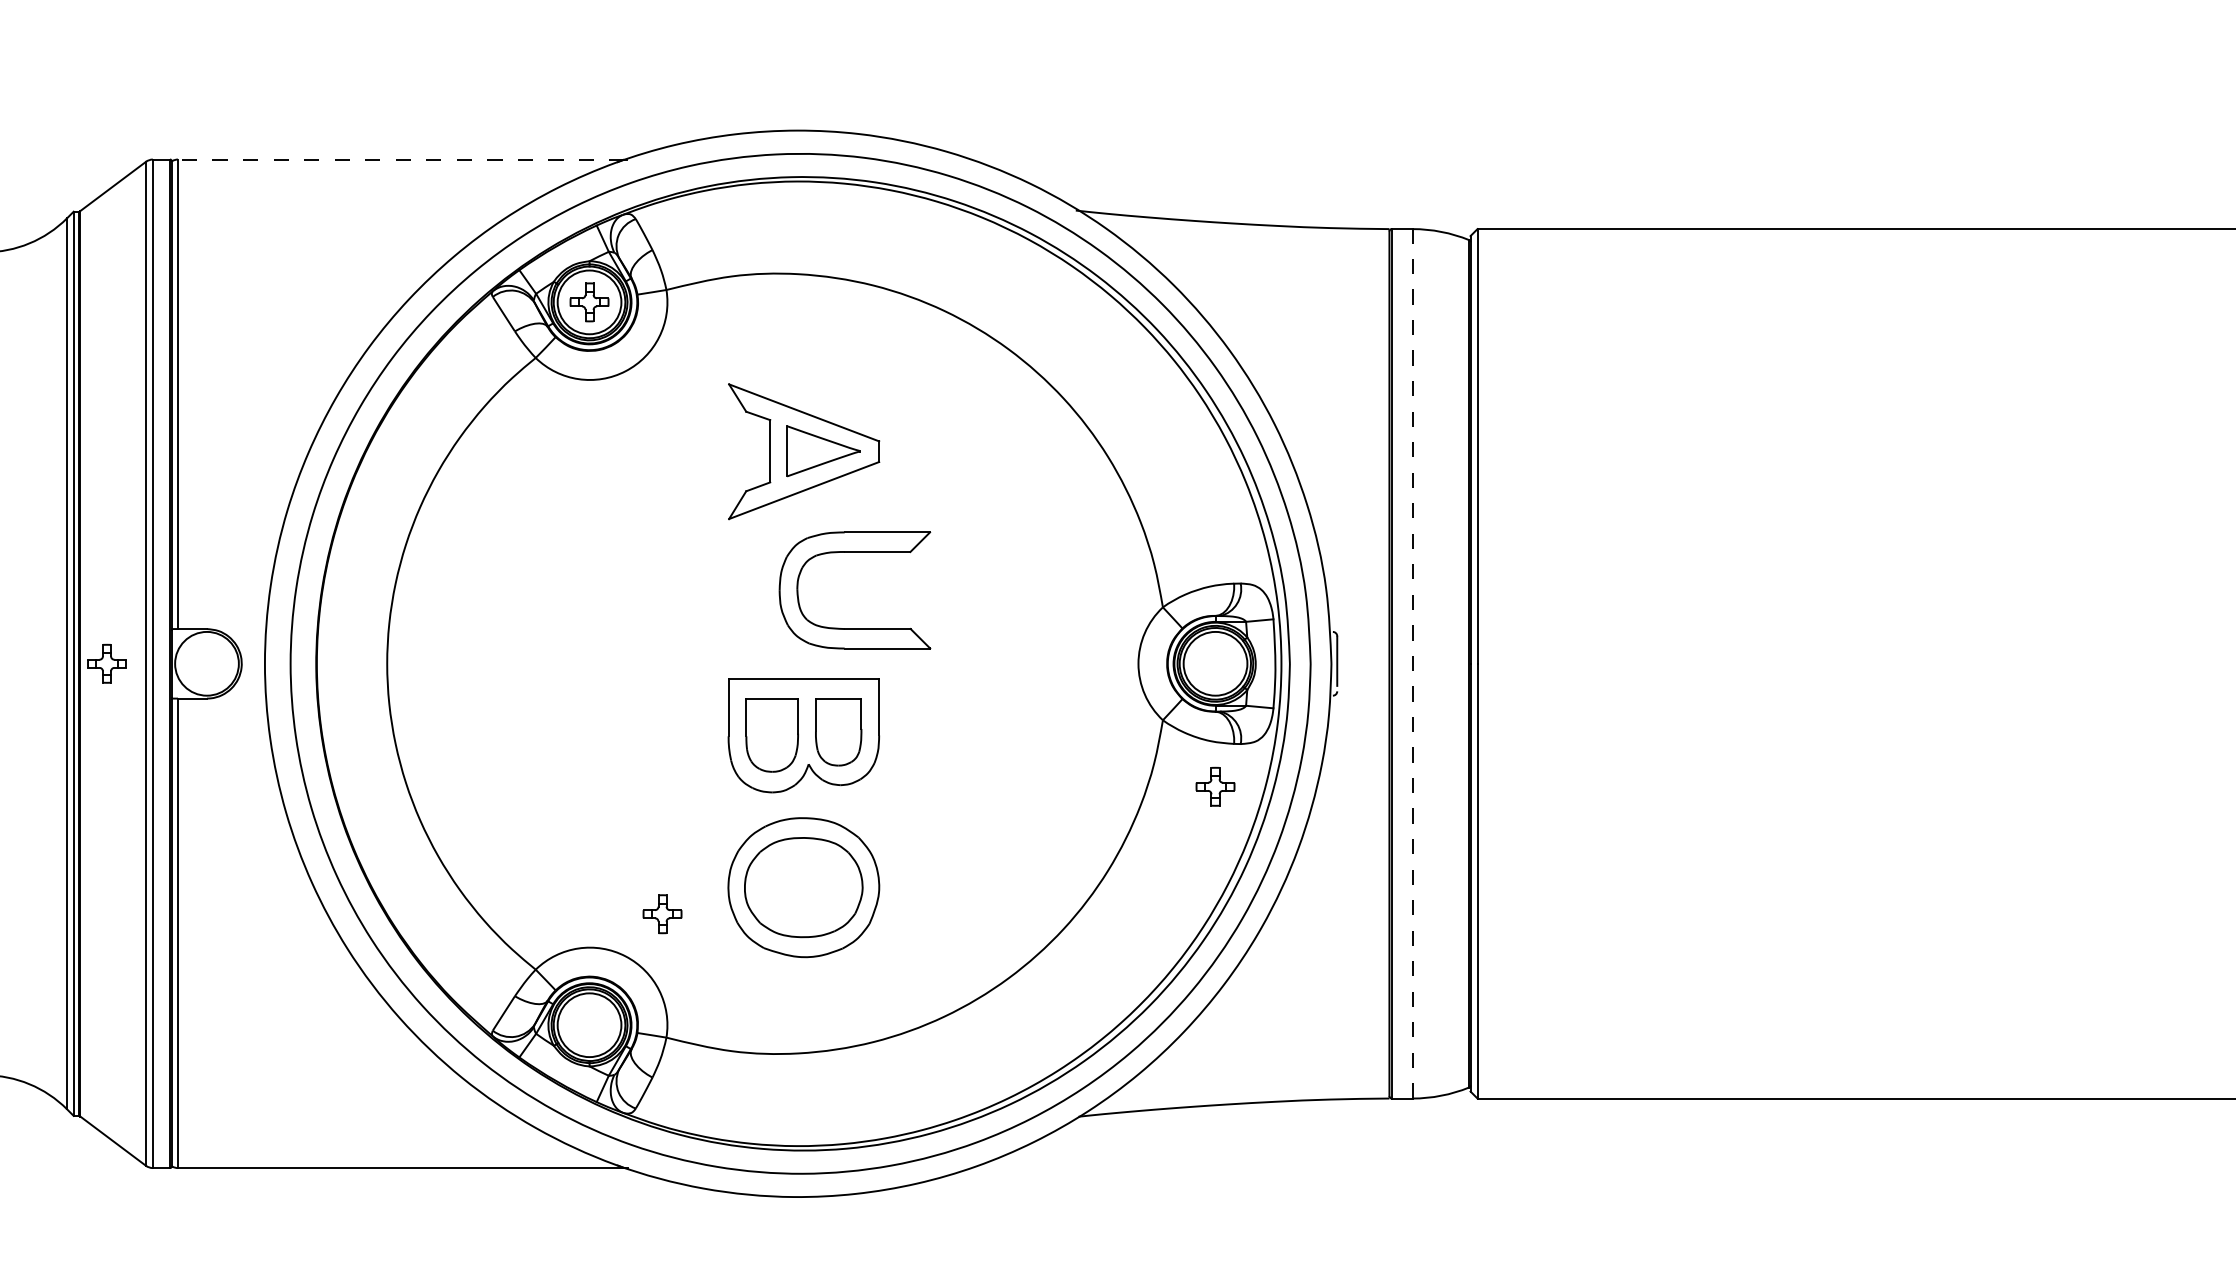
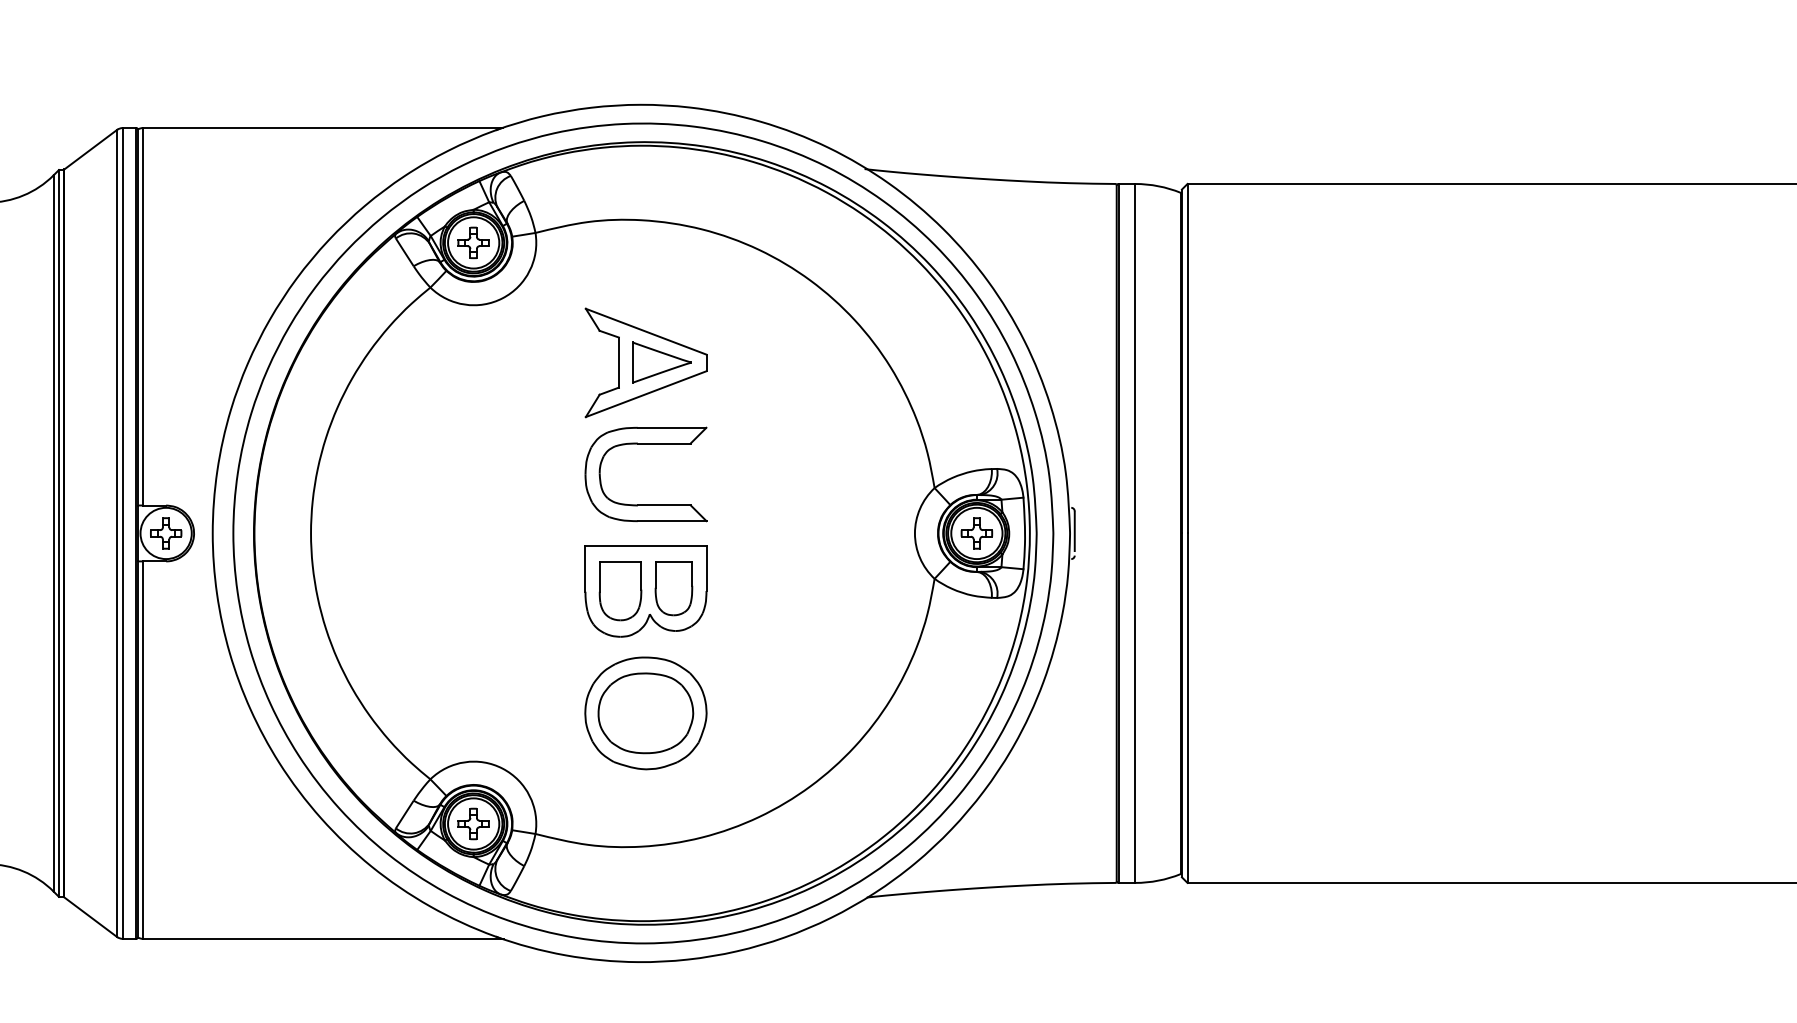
line: (400, 159) -> (321, 128), dashed -> solid
part: (854, 552) -> (645, 443), moved
part: (106, 663) -> (165, 533), moved
line: (1412, 663) -> (1135, 533), dashed -> solid
part: (1215, 786) -> (976, 533), moved
part: (662, 914) -> (473, 824), moved

